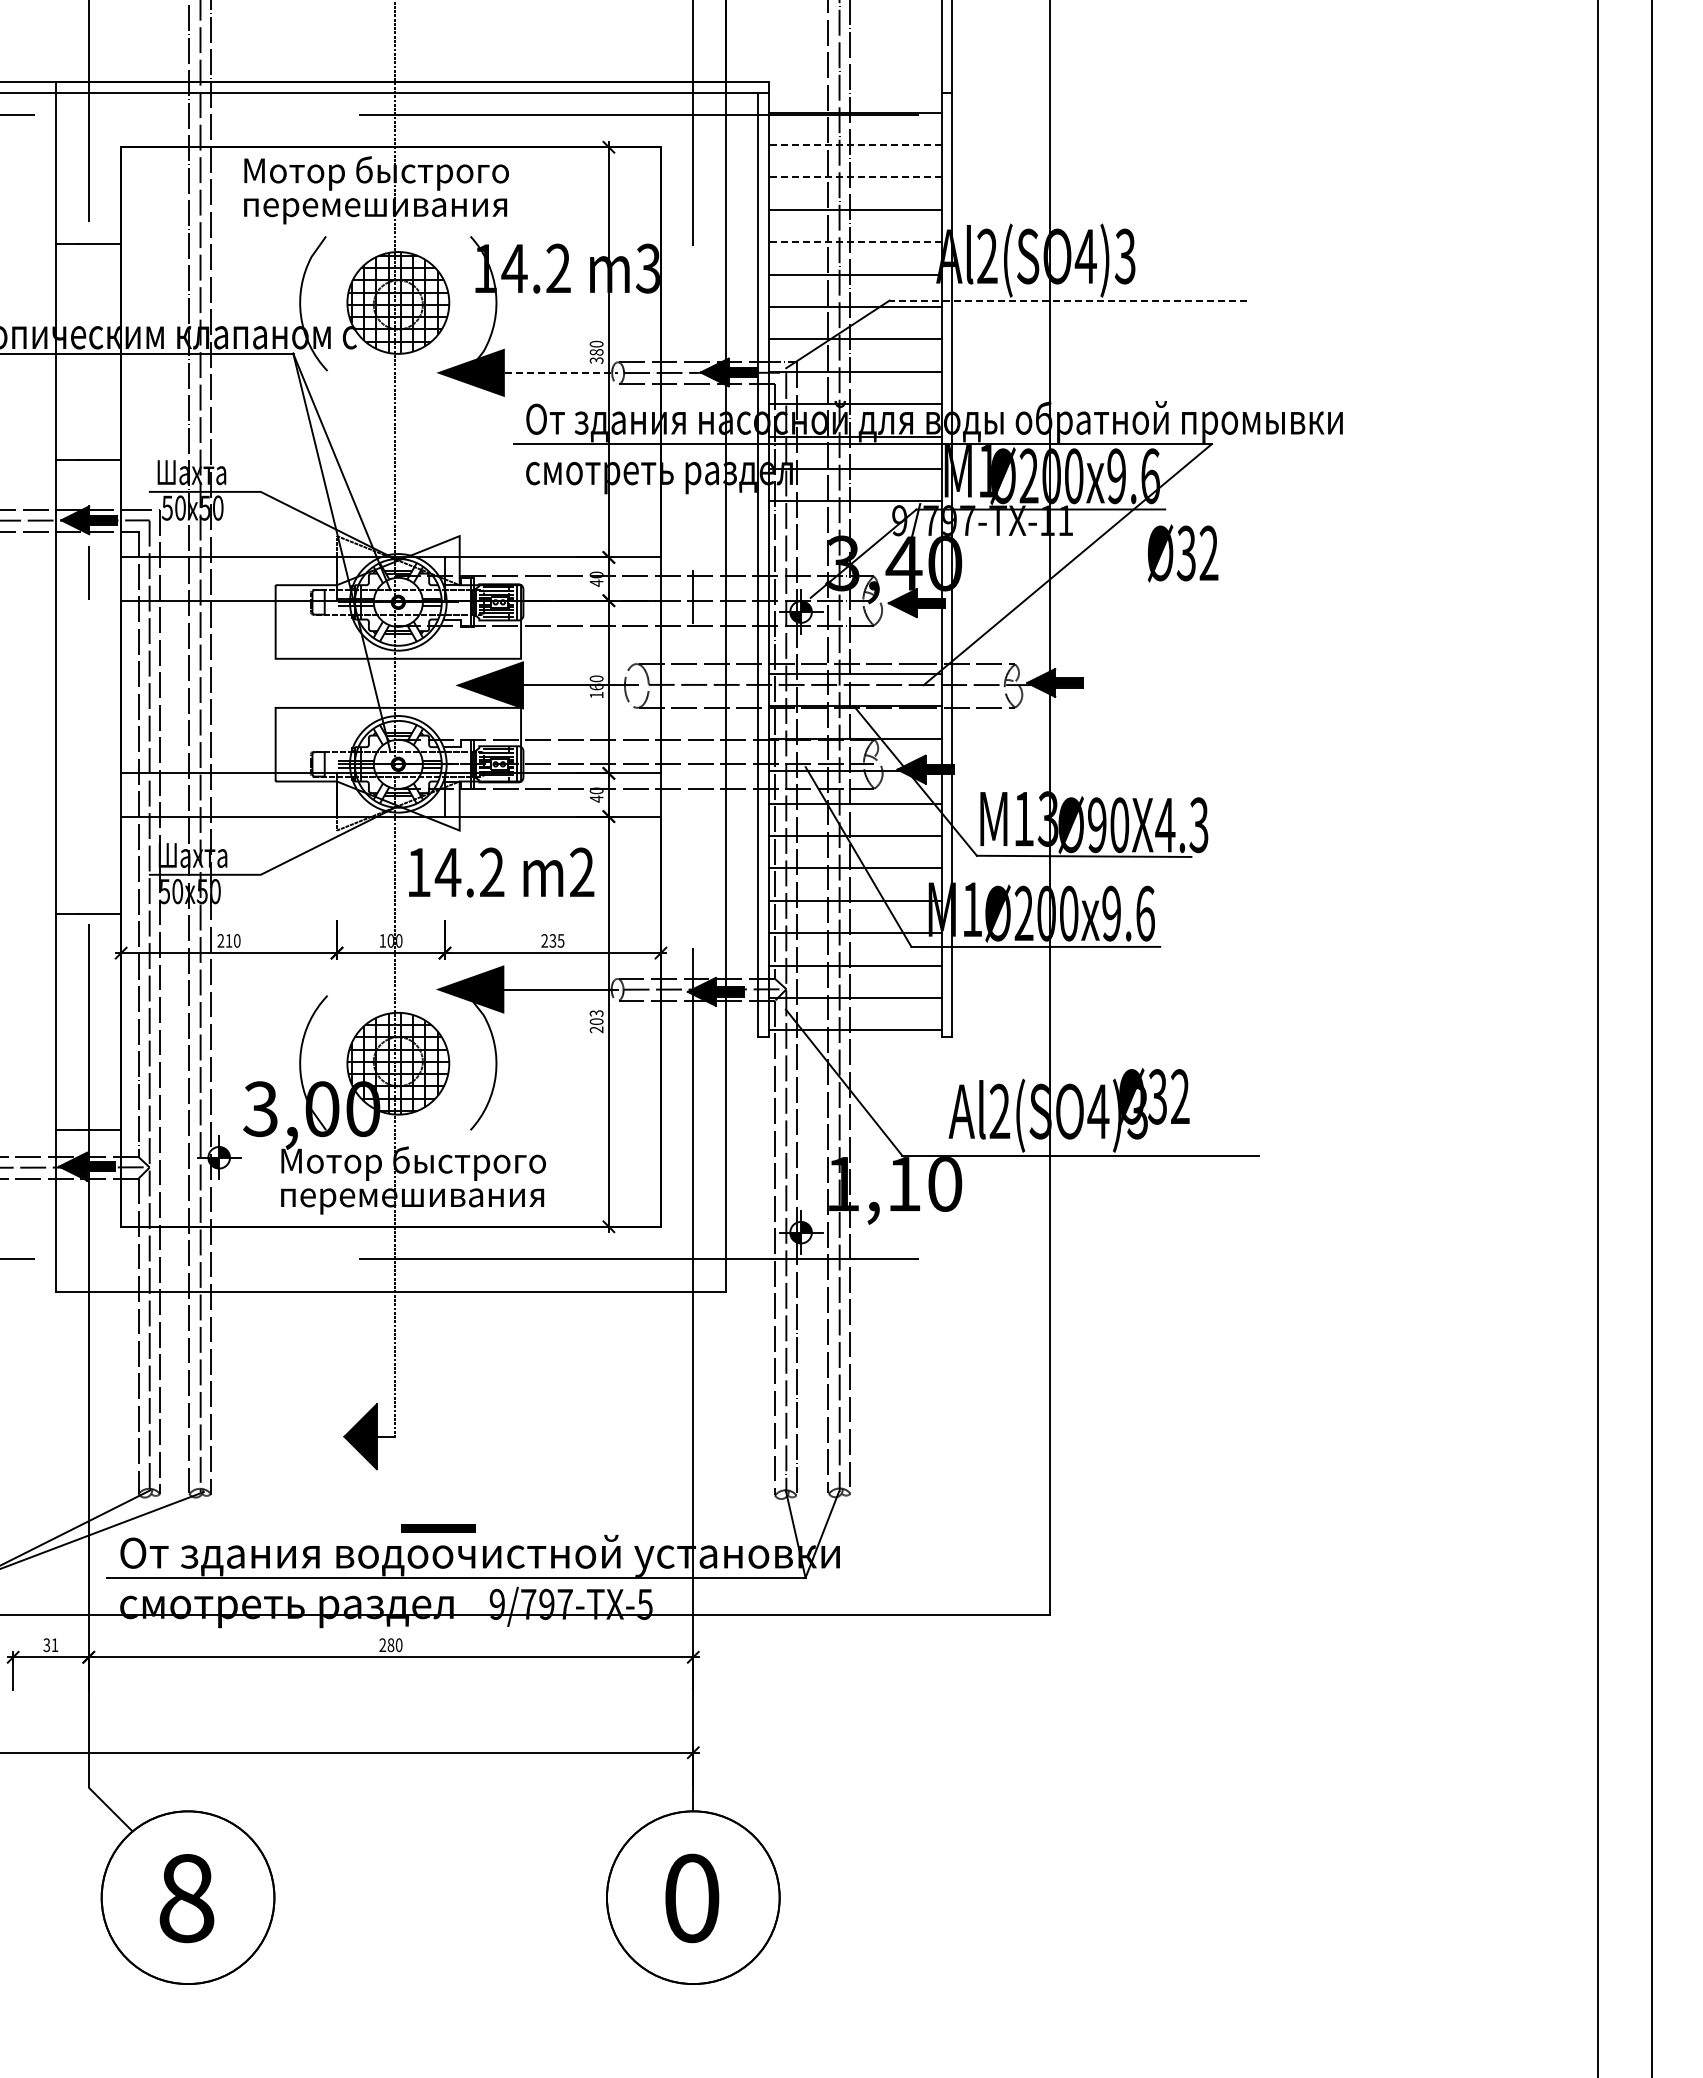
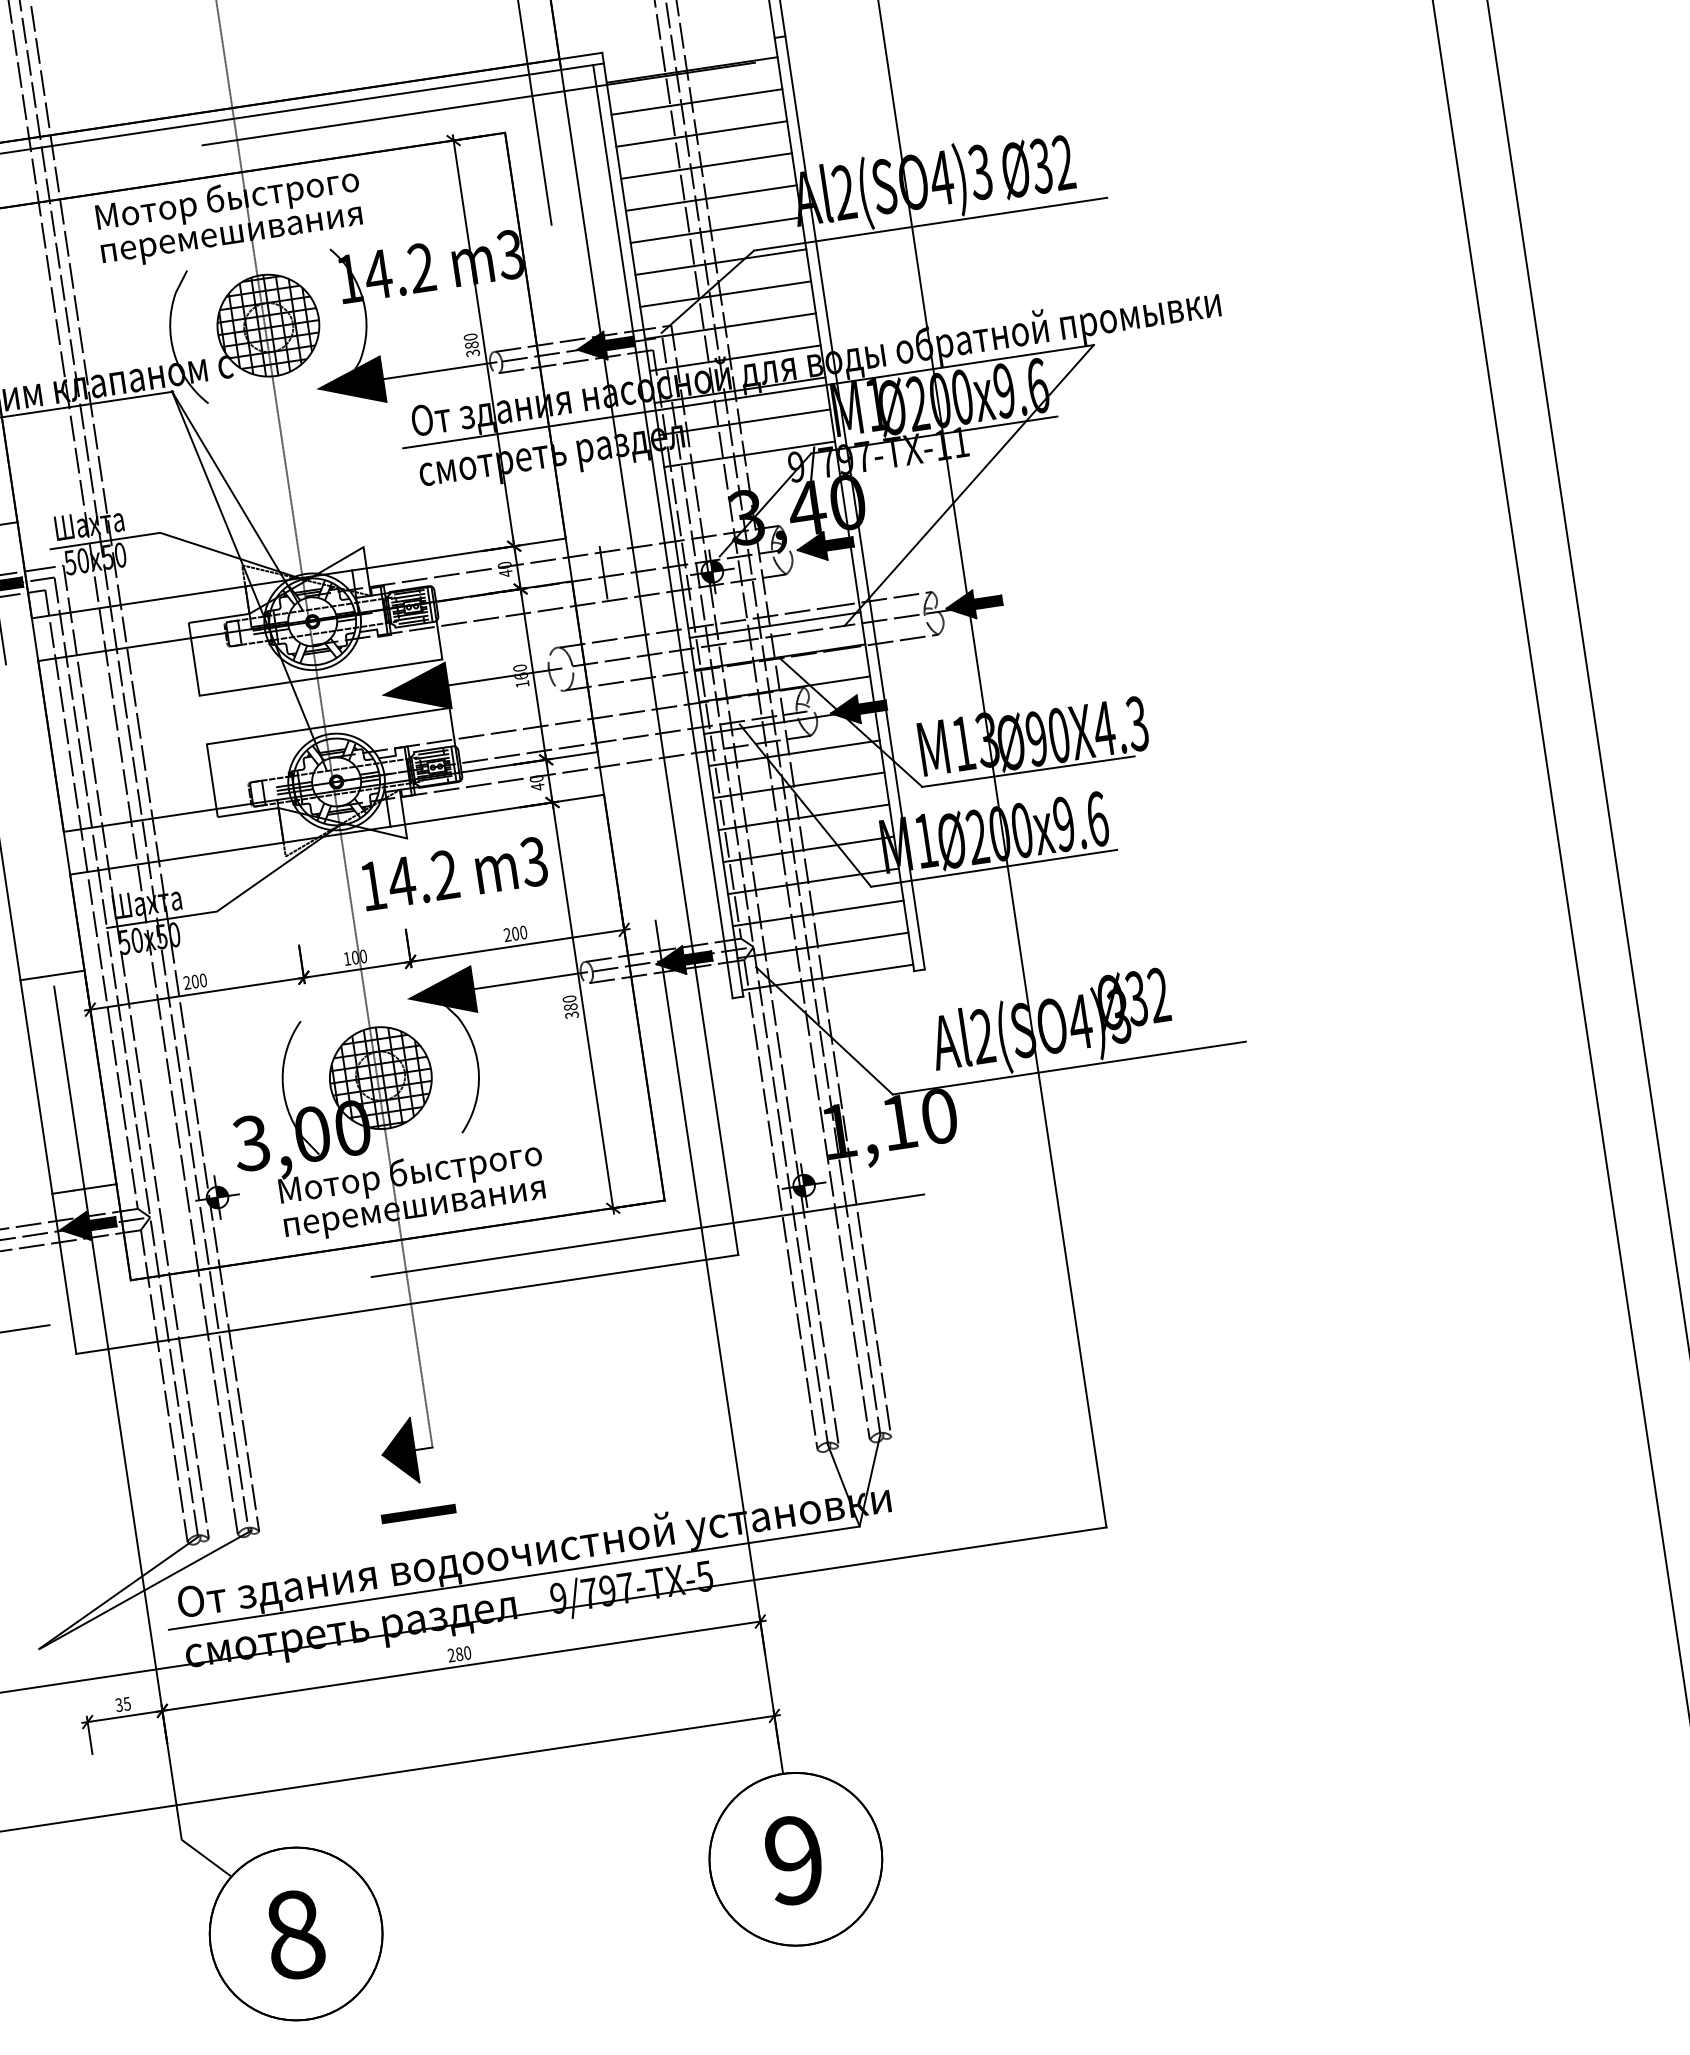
line: (854, 145) -> (696, 102), dashed -> solid
line: (854, 177) -> (701, 134), dashed -> solid
line: (854, 242) -> (710, 198), dashed -> solid
line: (1068, 300) -> (930, 224), dashed -> solid
line: (561, 372) -> (440, 370), dashed -> solid
text: (1183, 553) -> (1038, 166), moved
text: (581, 872) -> (533, 861), m2 -> m3
text: (228, 940) -> (194, 981), 210 -> 200
text: (556, 940) -> (519, 932), 235 -> 200
text: (596, 1021) -> (570, 1007), 203 -> 380
text: (438, 1528) -> (418, 1514), moved
text: (54, 1645) -> (126, 1704), 31 -> 35
text: (691, 1898) -> (794, 1860), 0 -> 9

